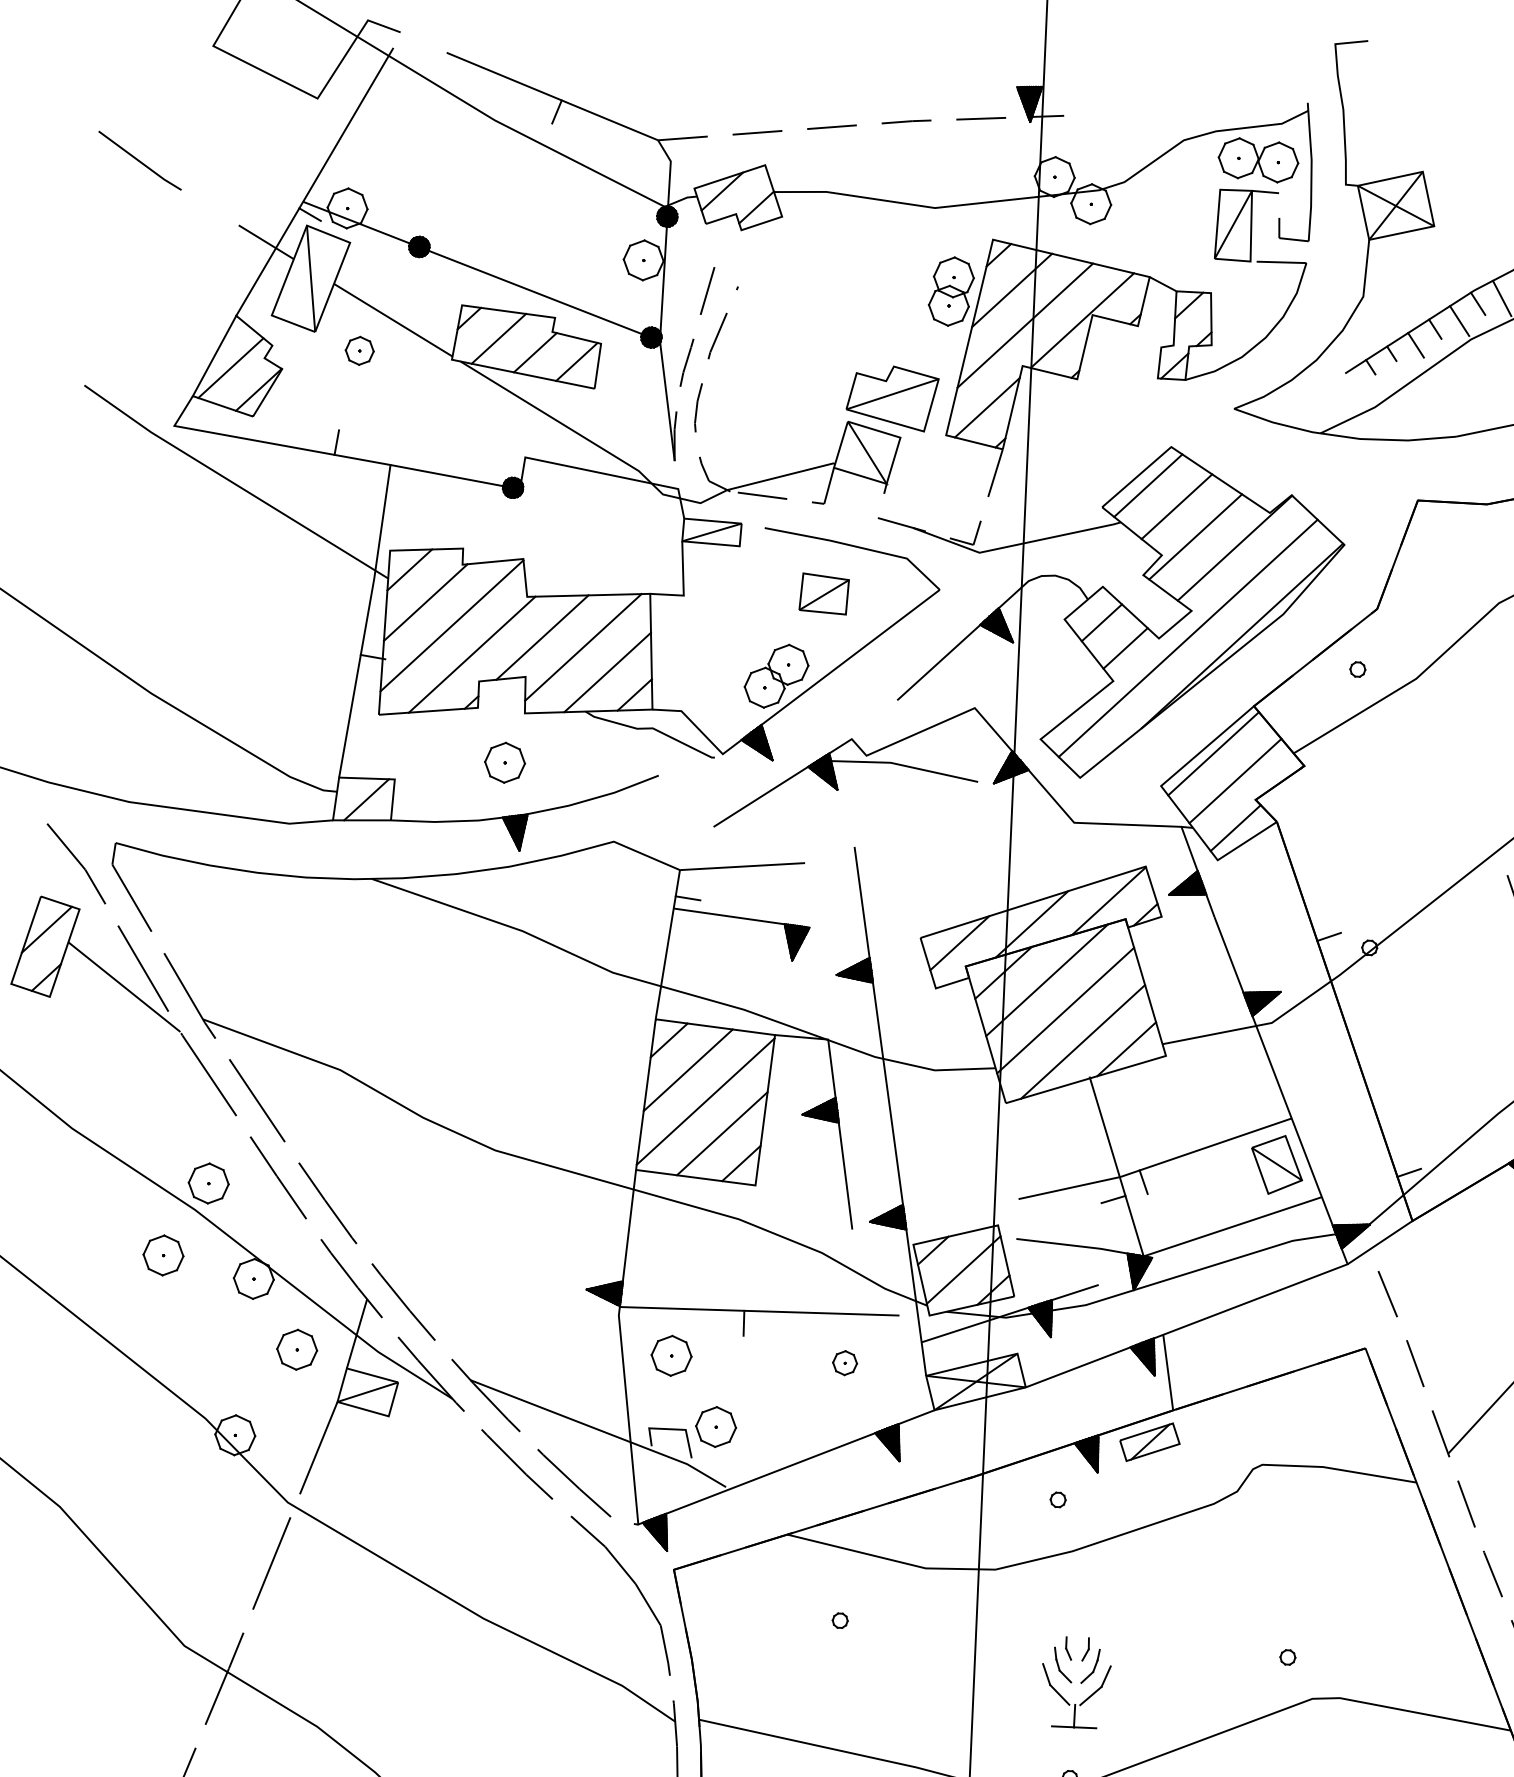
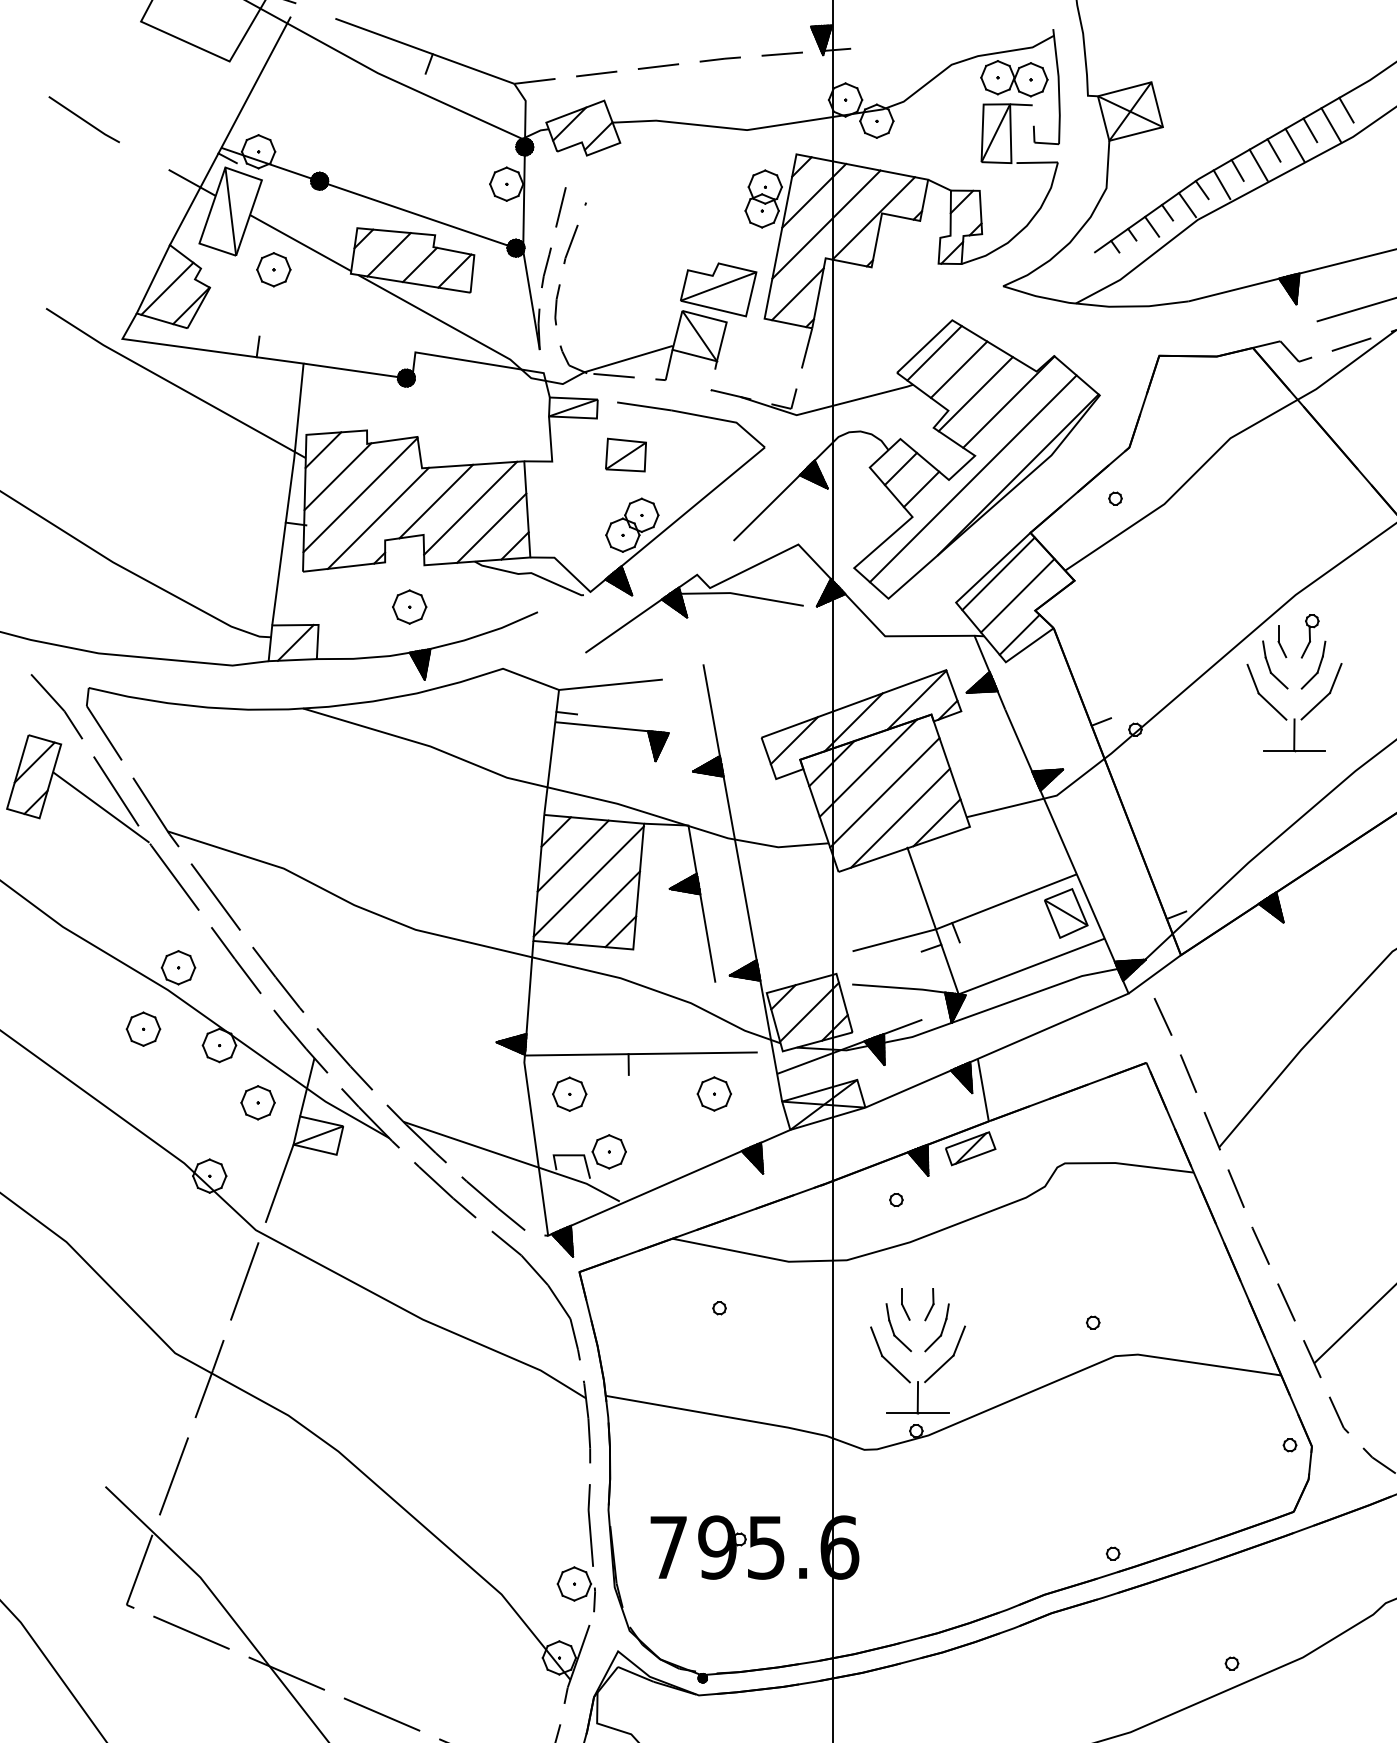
part: (359, 350) -> (273, 269), size x1.43
part: (823, 593) -> (625, 454), moved
part: (844, 1362) -> (713, 1093), size x1.67
part: (1075, 1682) -> (917, 1351), size x1.67

